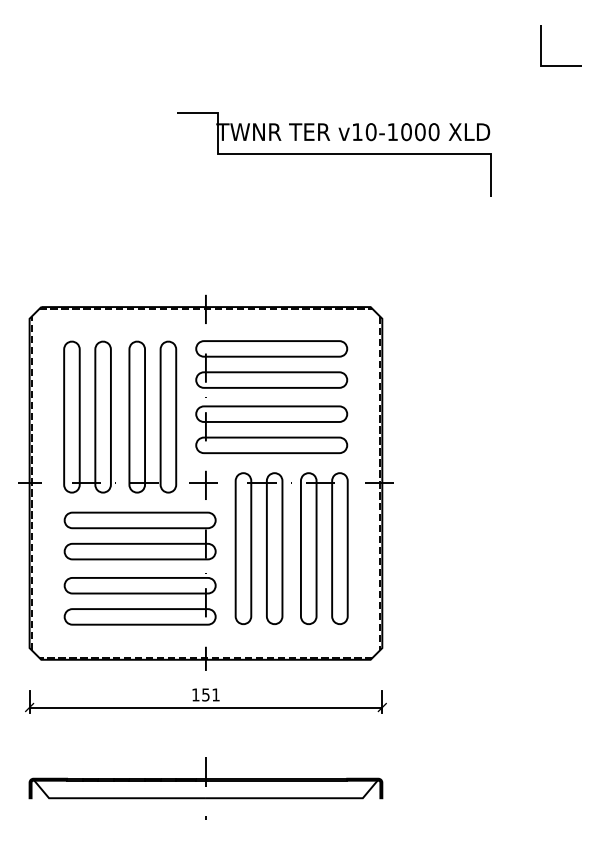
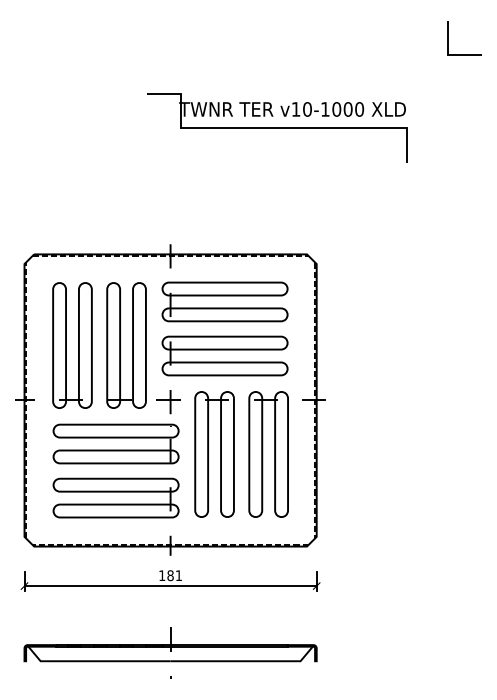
text: (205, 694) -> (170, 575), 151 -> 181

